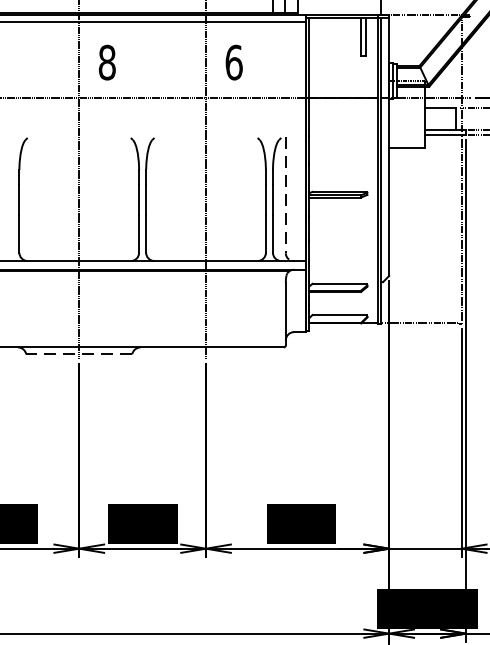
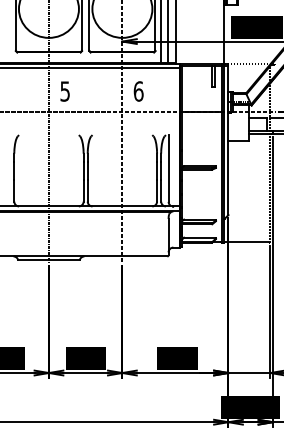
text: (107, 62) -> (65, 91), 8 -> 5
line: (285, 195) -> (168, 168), dashed -> solid
line: (78, 354) -> (48, 260), dashed -> solid

